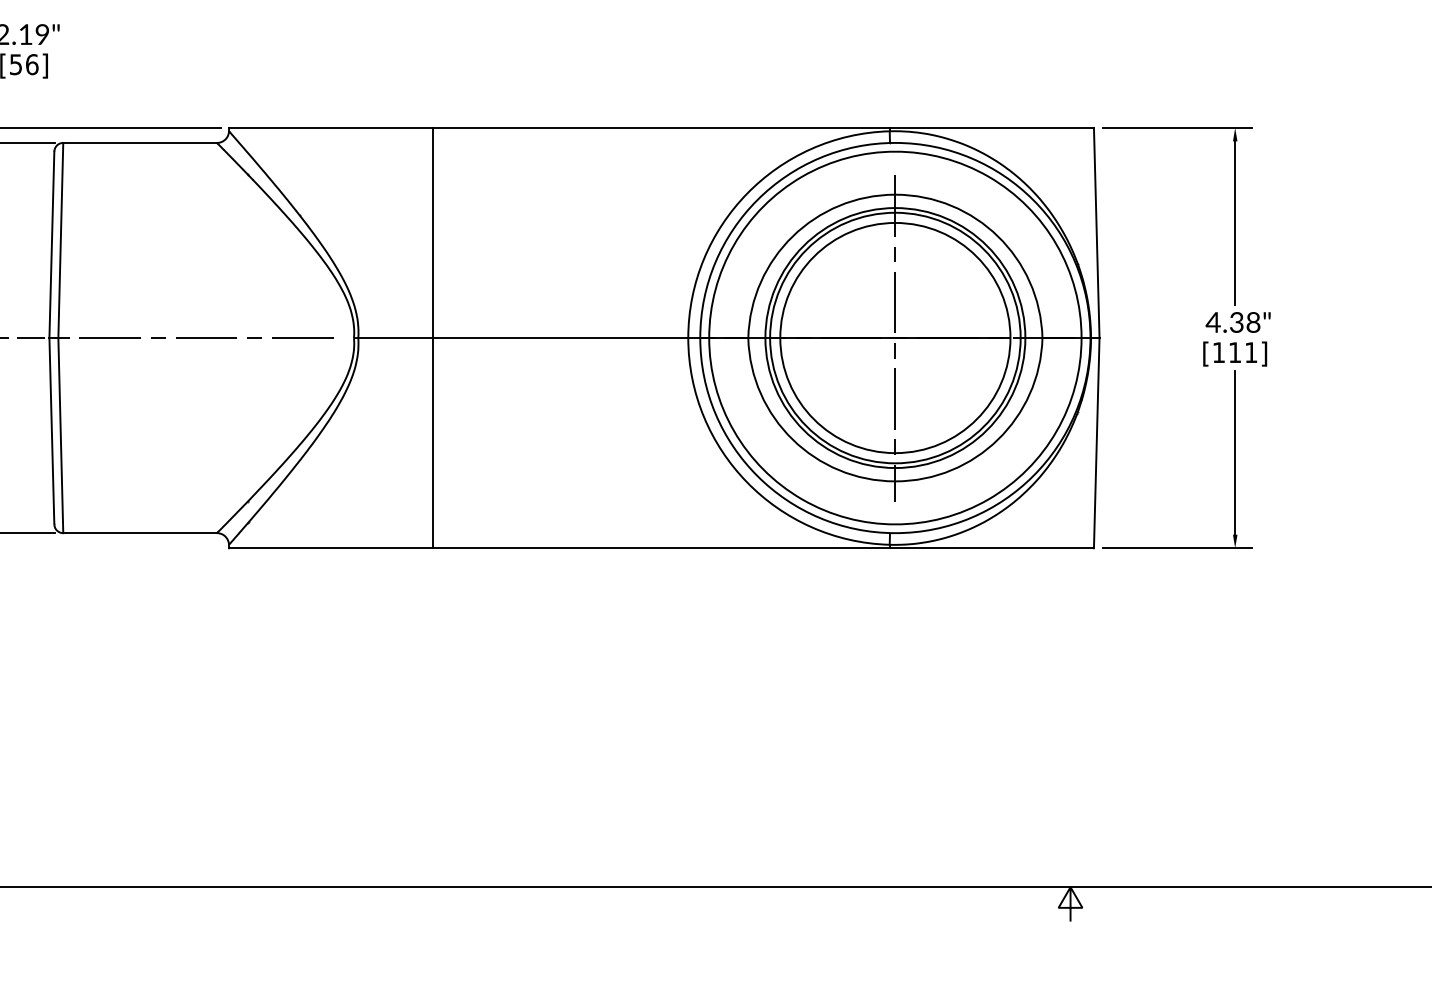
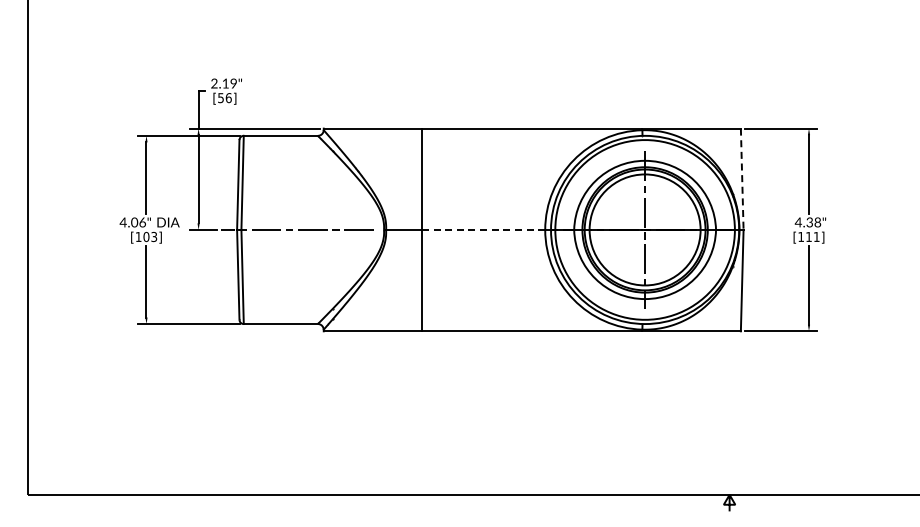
line: (1097, 233) -> (742, 179), solid -> dashed
line: (560, 337) -> (483, 229), solid -> dashed

